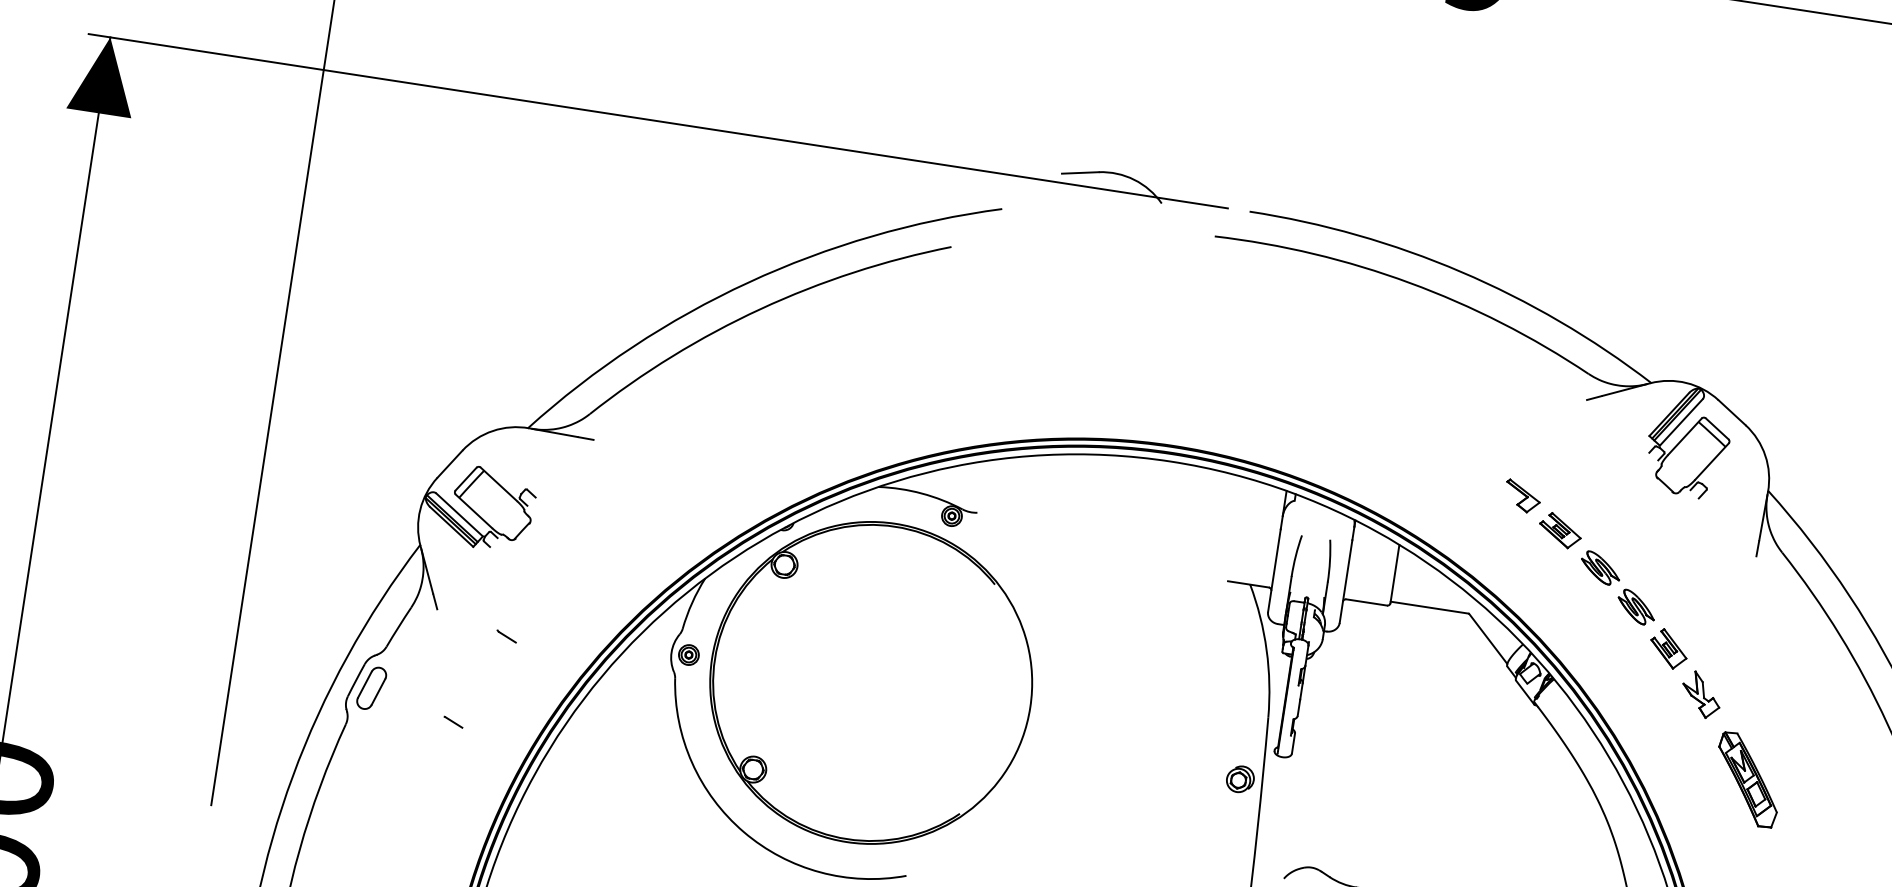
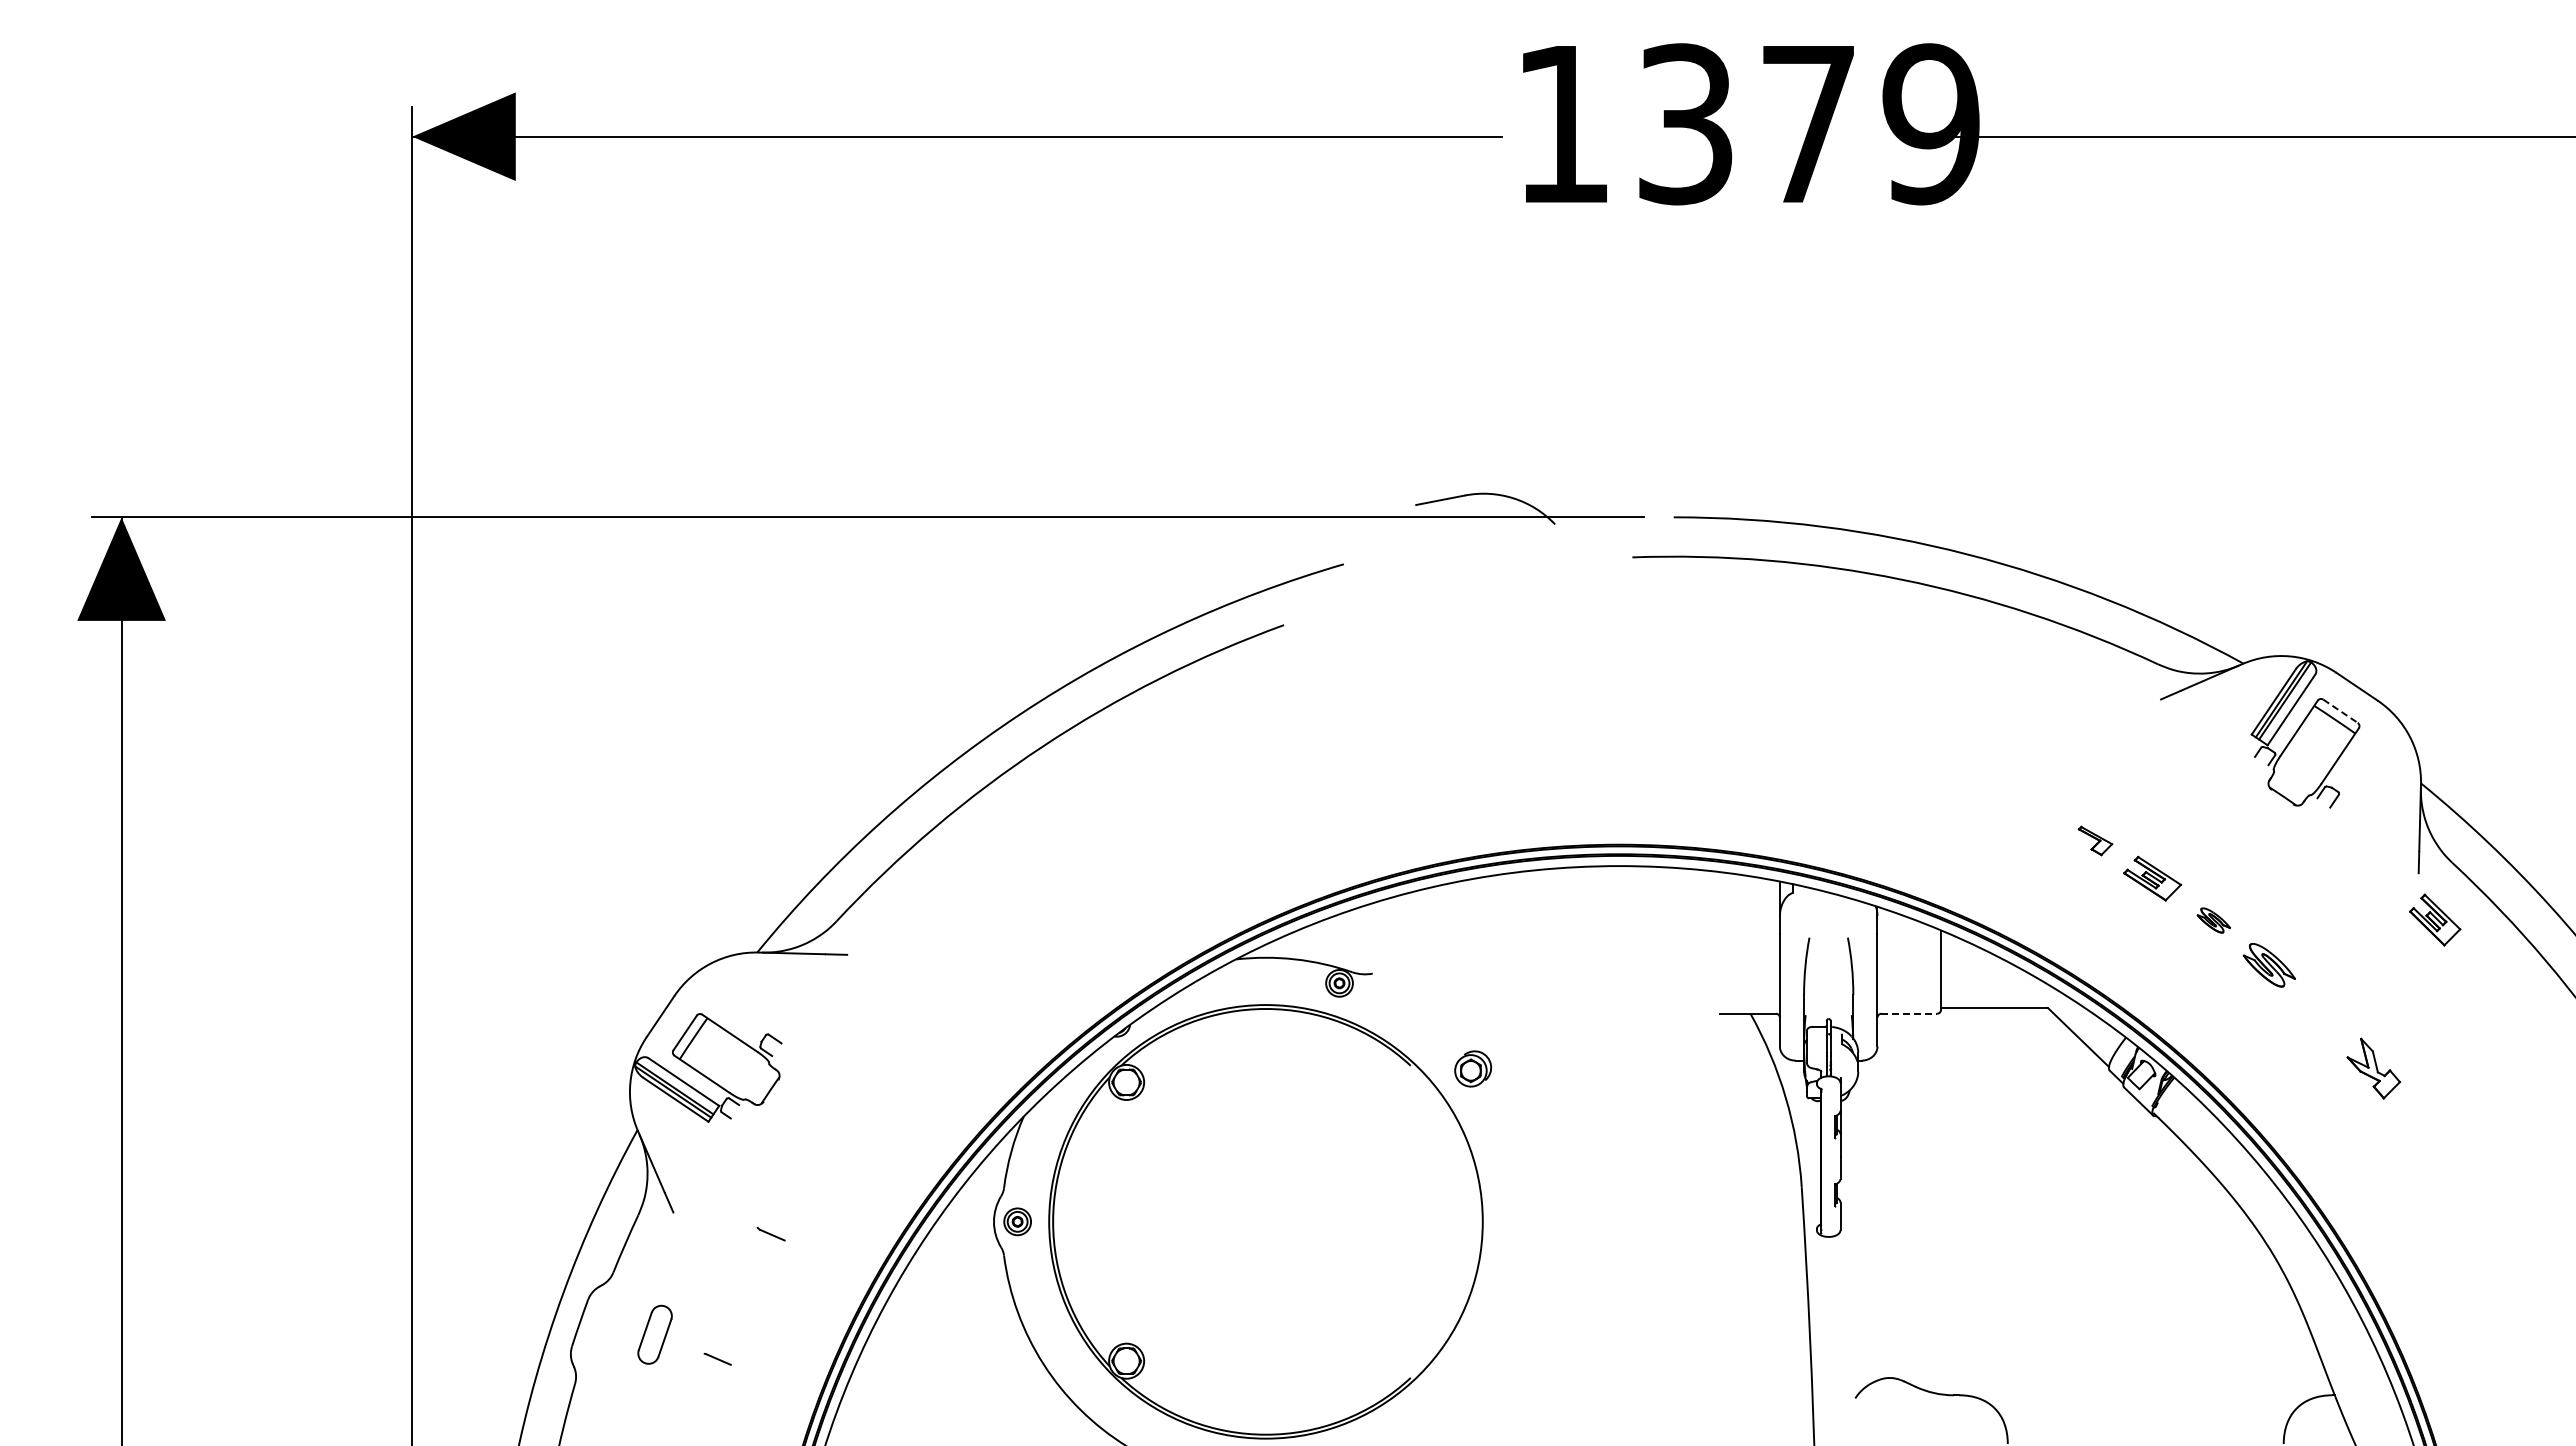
line: (1717, 429) -> (2340, 711), solid -> dashed
part: (1522, 496) -> (2095, 840), size x0.7
part: (1600, 568) -> (2213, 920), size x0.6
line: (1366, 602) -> (1909, 1013), solid -> dashed
part: (1669, 648) -> (2435, 919), moved
part: (371, 688) -> (654, 1334), moved
part: (1240, 779) -> (1473, 1068), moved
part: (1748, 779) -> (2453, 1171), removed

